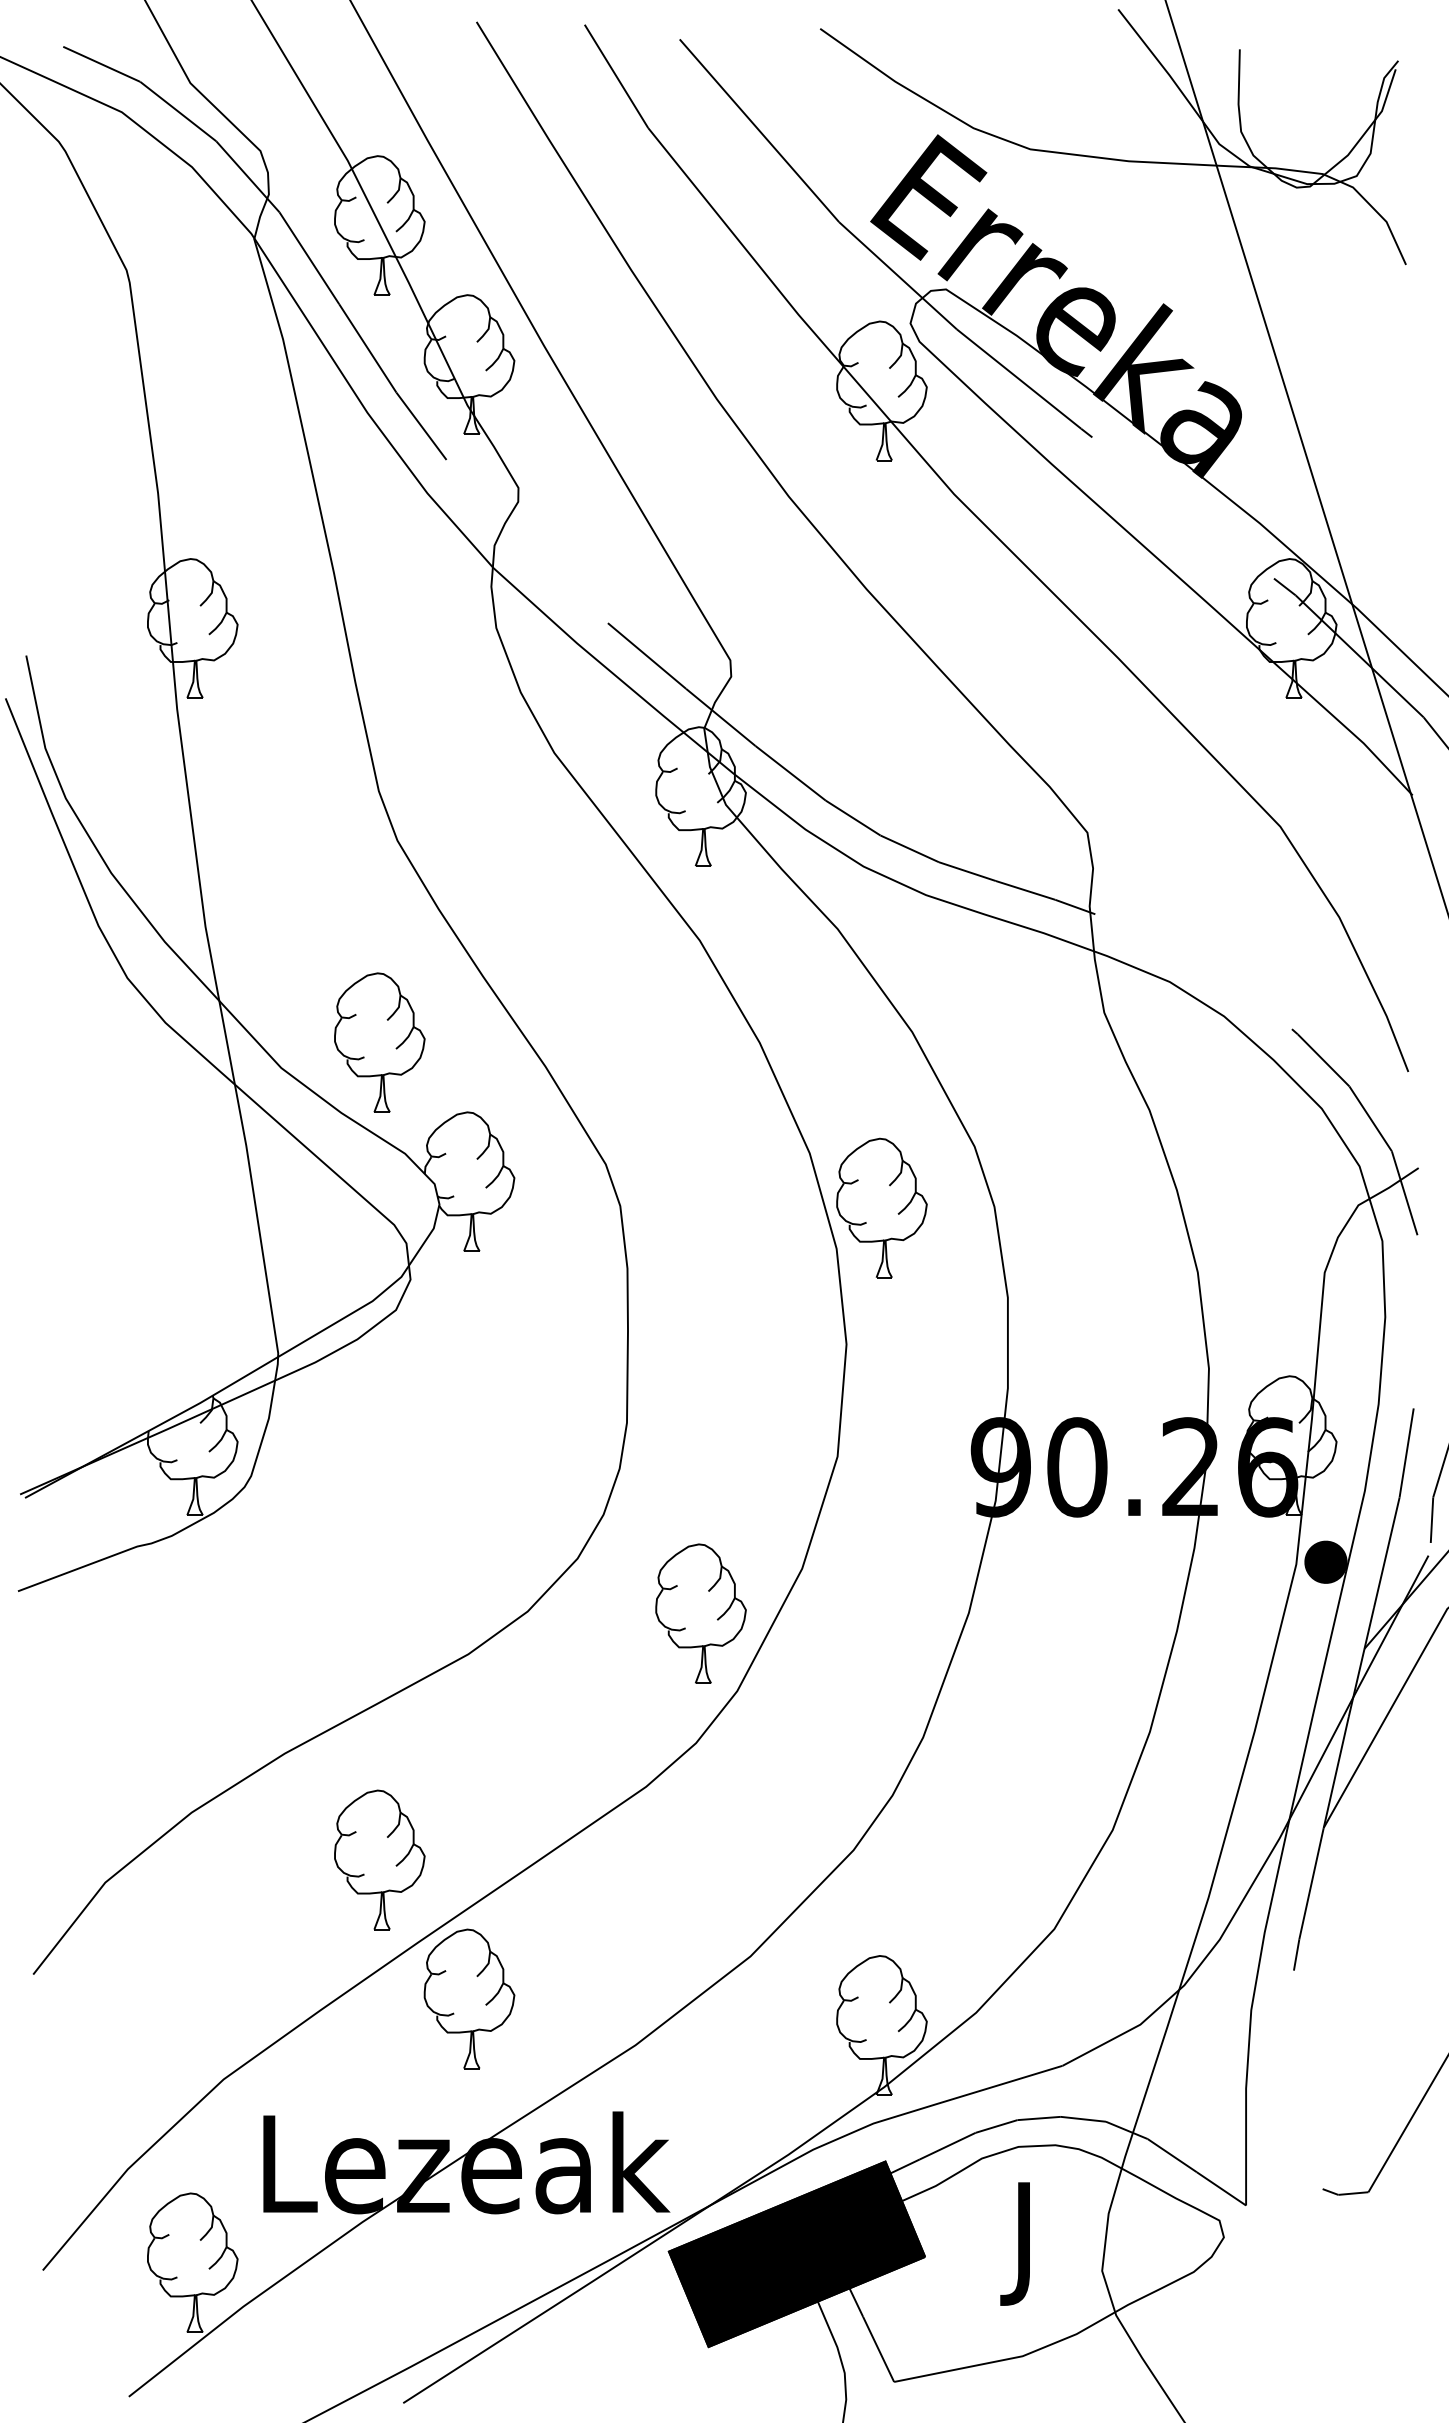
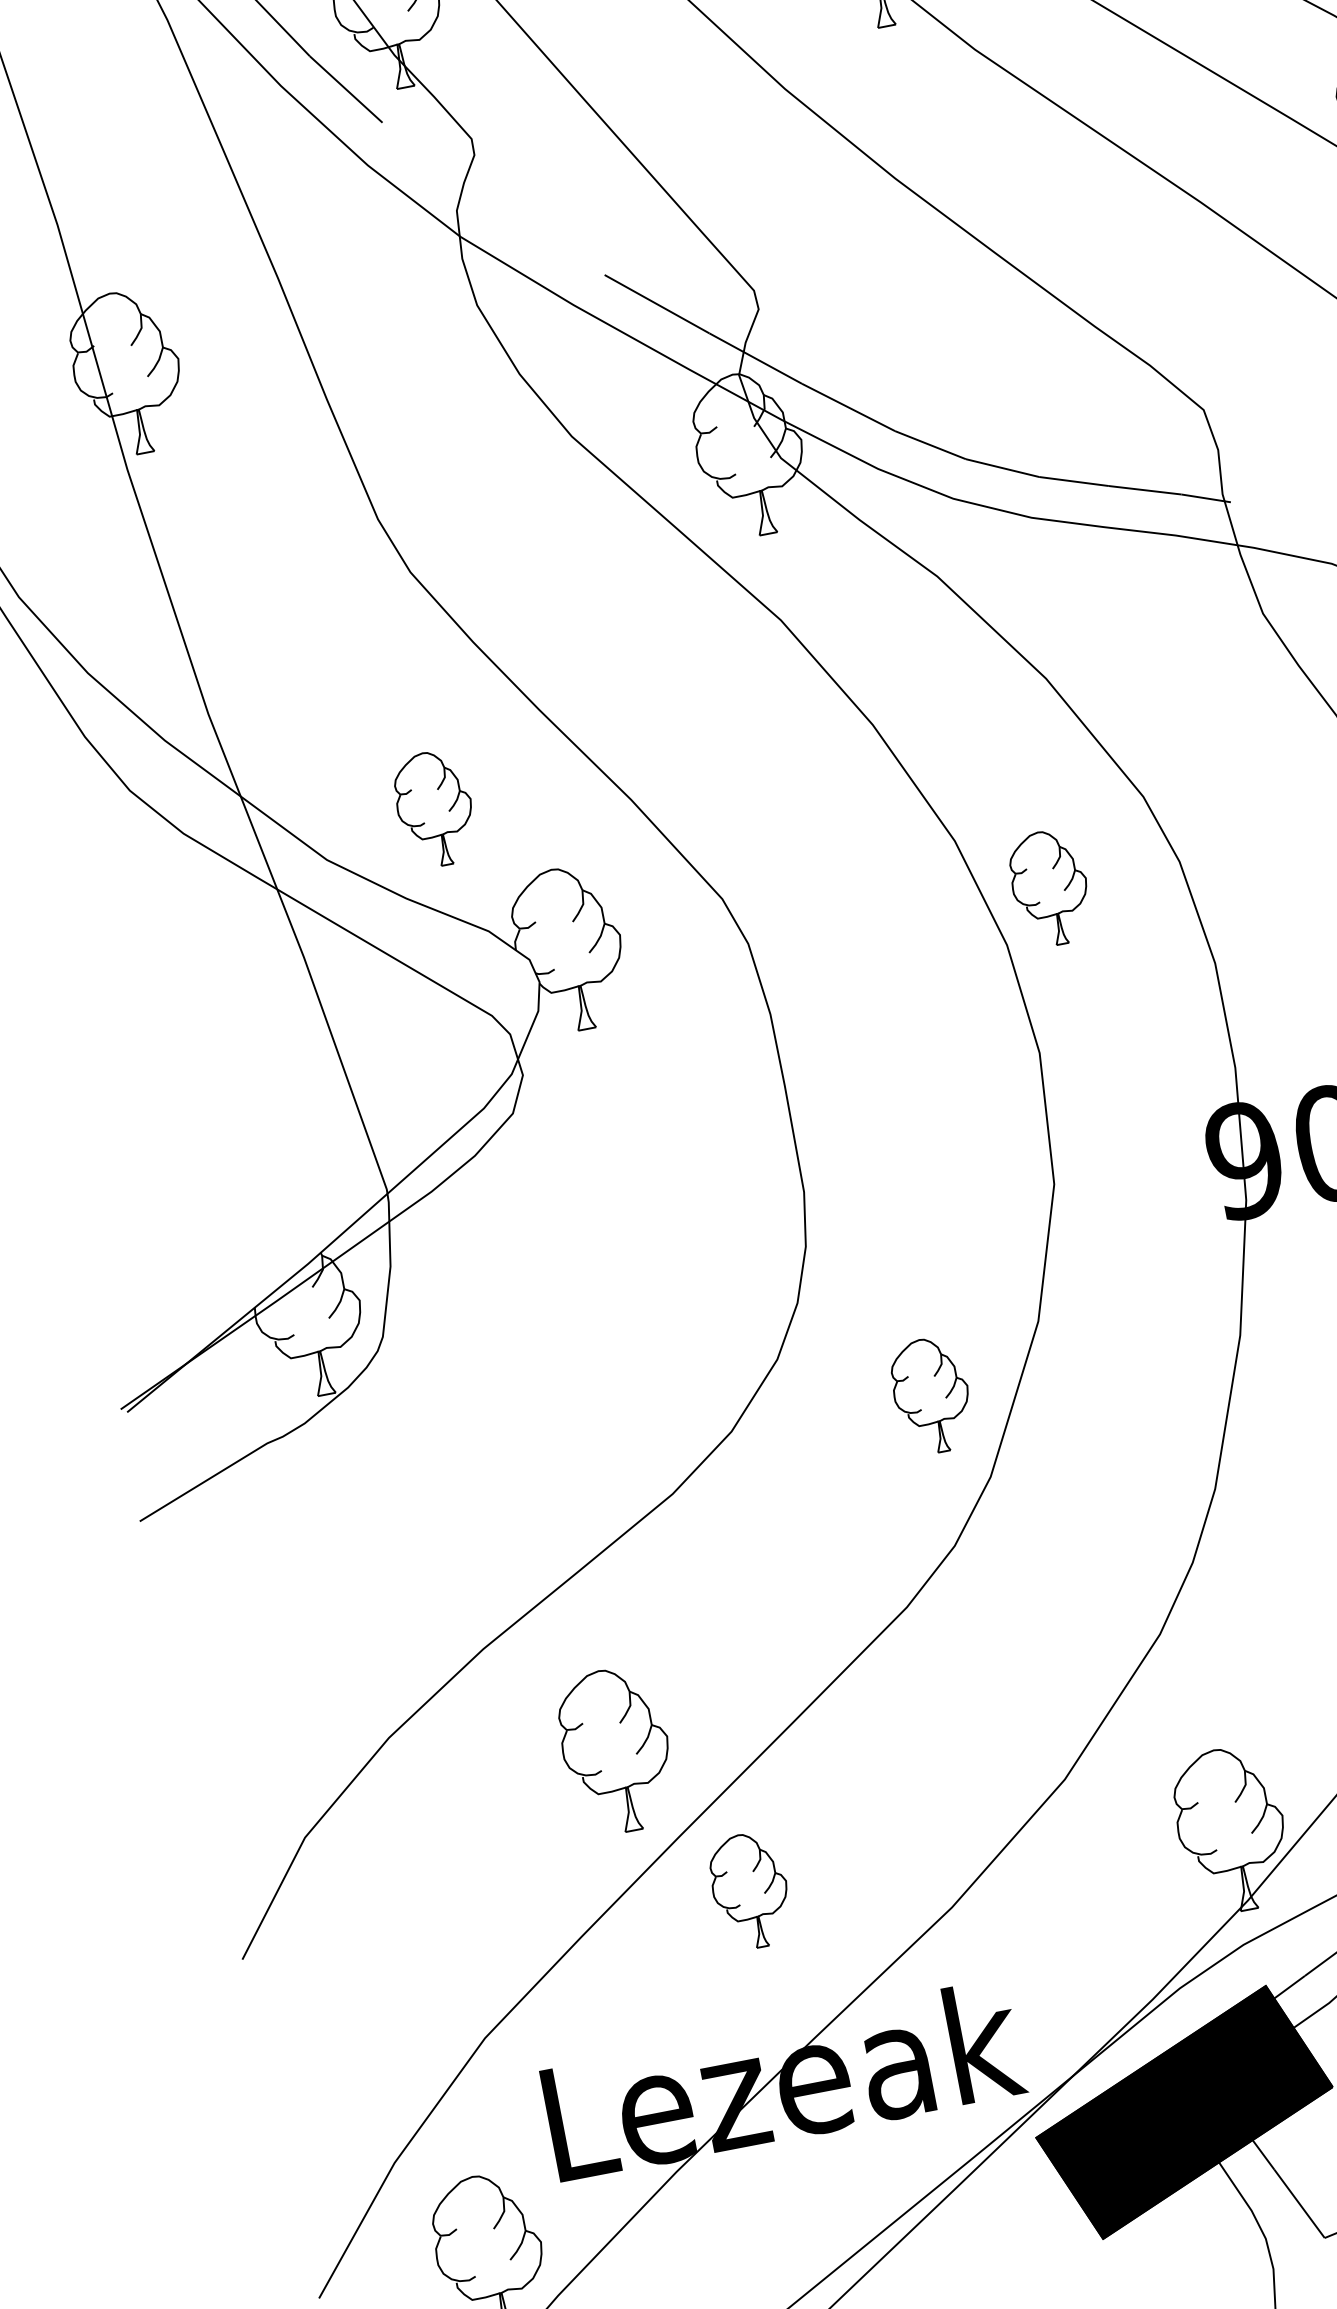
part: (379, 1042) -> (434, 808), size x0.7
part: (881, 1207) -> (1049, 887), size x0.7
part: (700, 1613) -> (931, 1395), size x0.7
part: (469, 1998) -> (750, 1890), size x0.7

